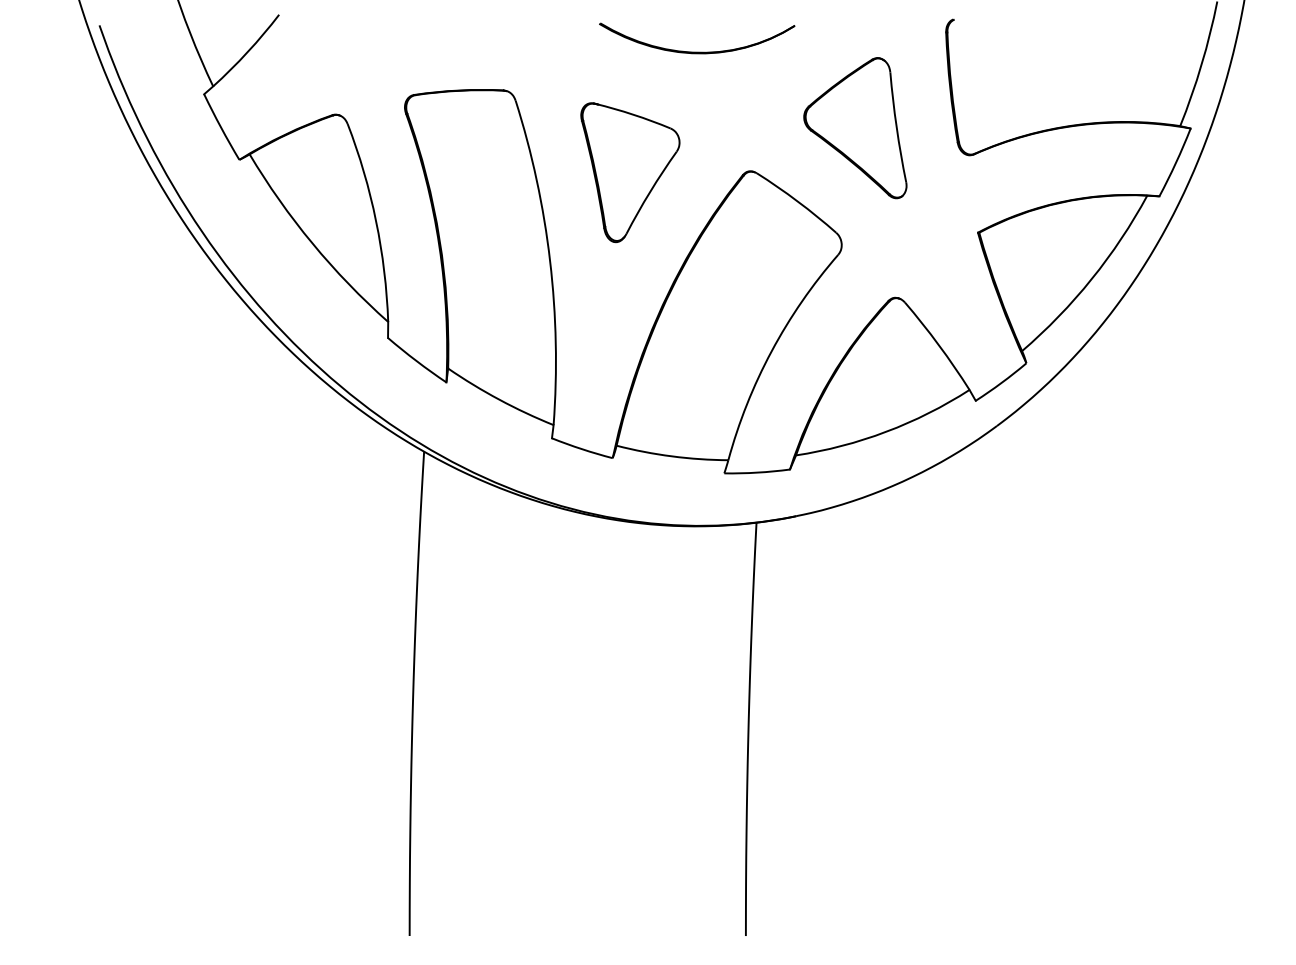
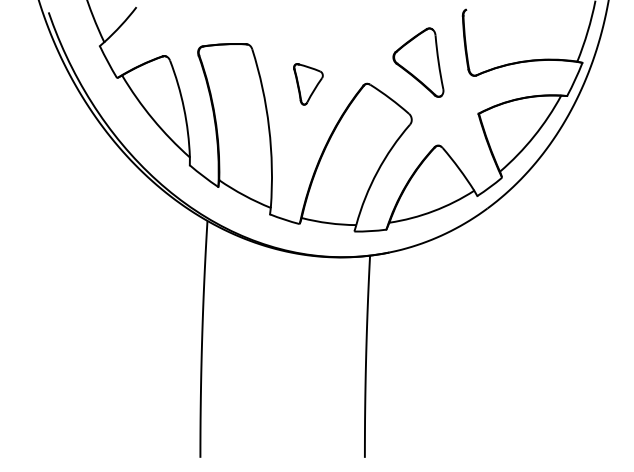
part: (698, 37) -> (341, 18), removed
part: (630, 172) -> (308, 84), size x0.6

